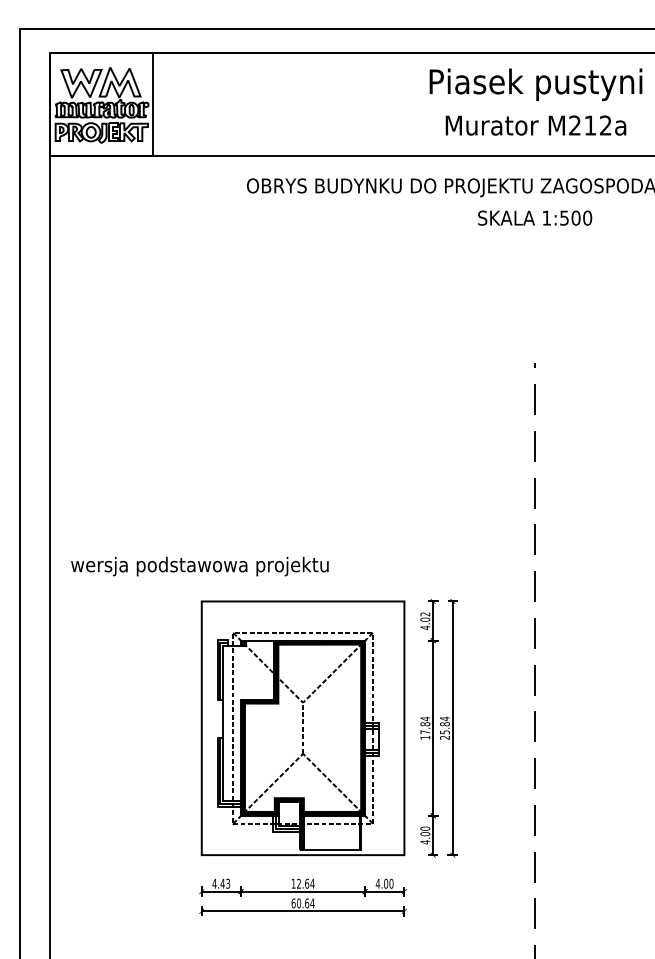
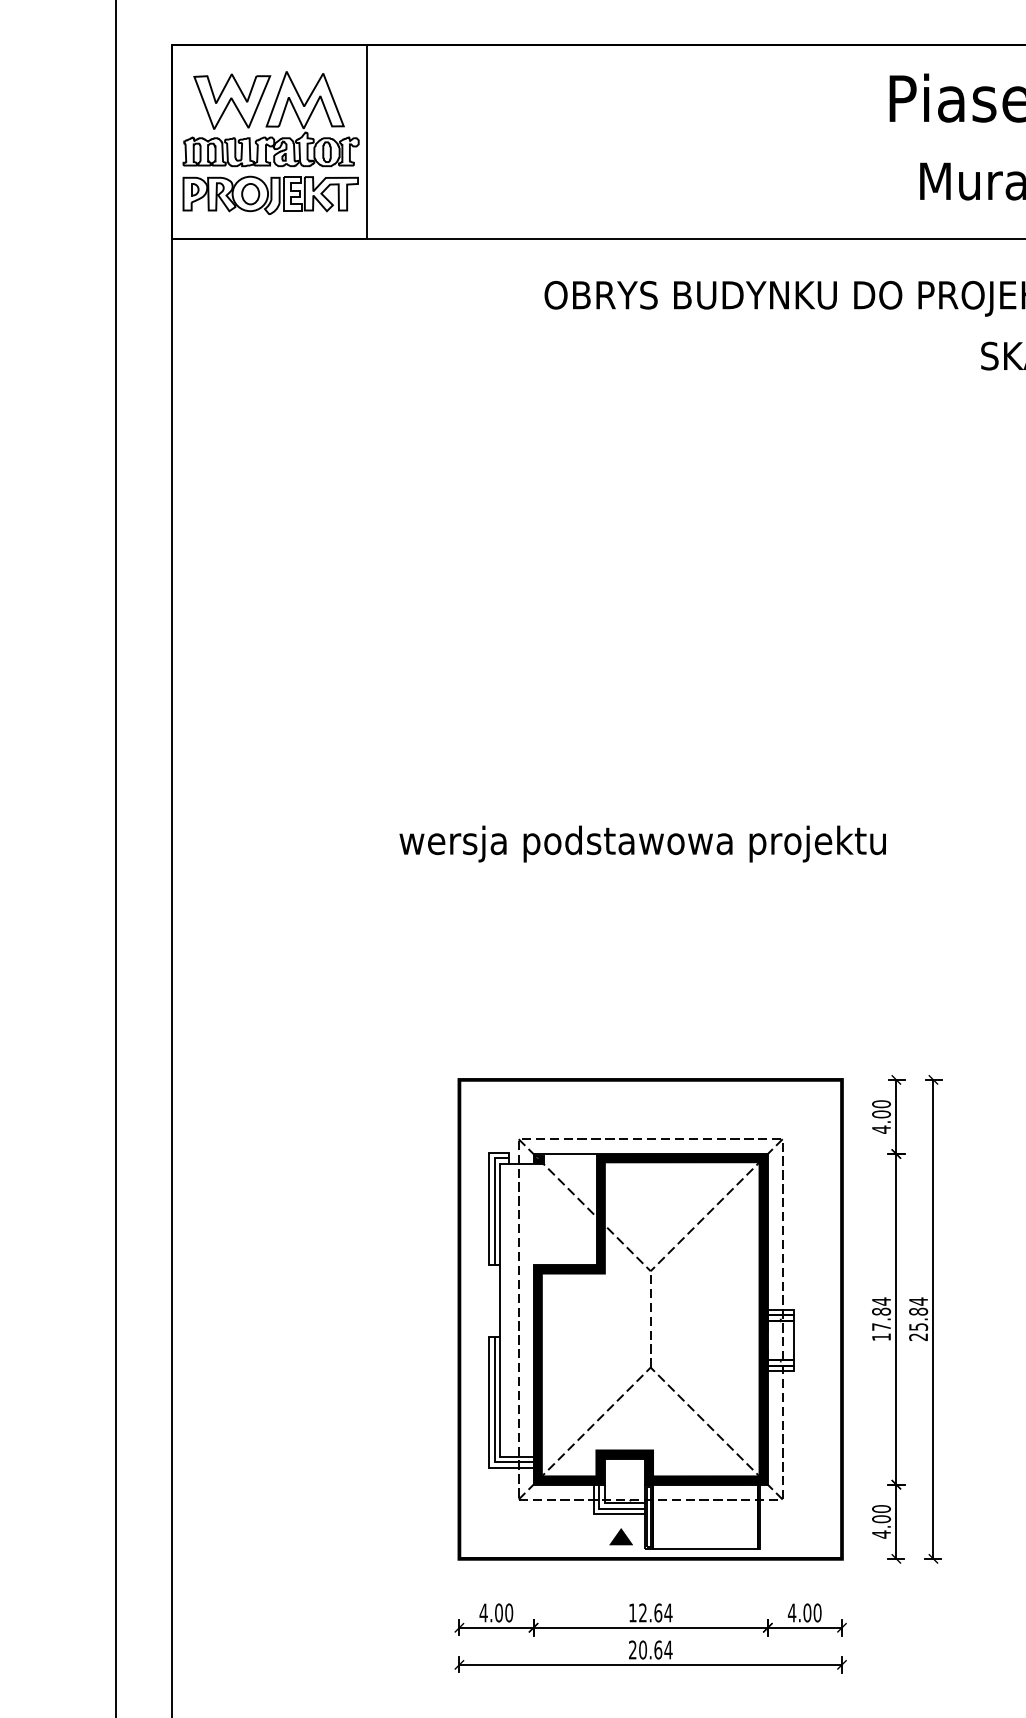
text: (199, 566) -> (642, 843), moved
text: (425, 614) -> (881, 1104), 4.02 -> 4.00
fill: (287, 842) -> (621, 1534), added
text: (225, 883) -> (504, 1612), 4.43 -> 4.00
text: (293, 903) -> (632, 1650), 60.64 -> 20.64

